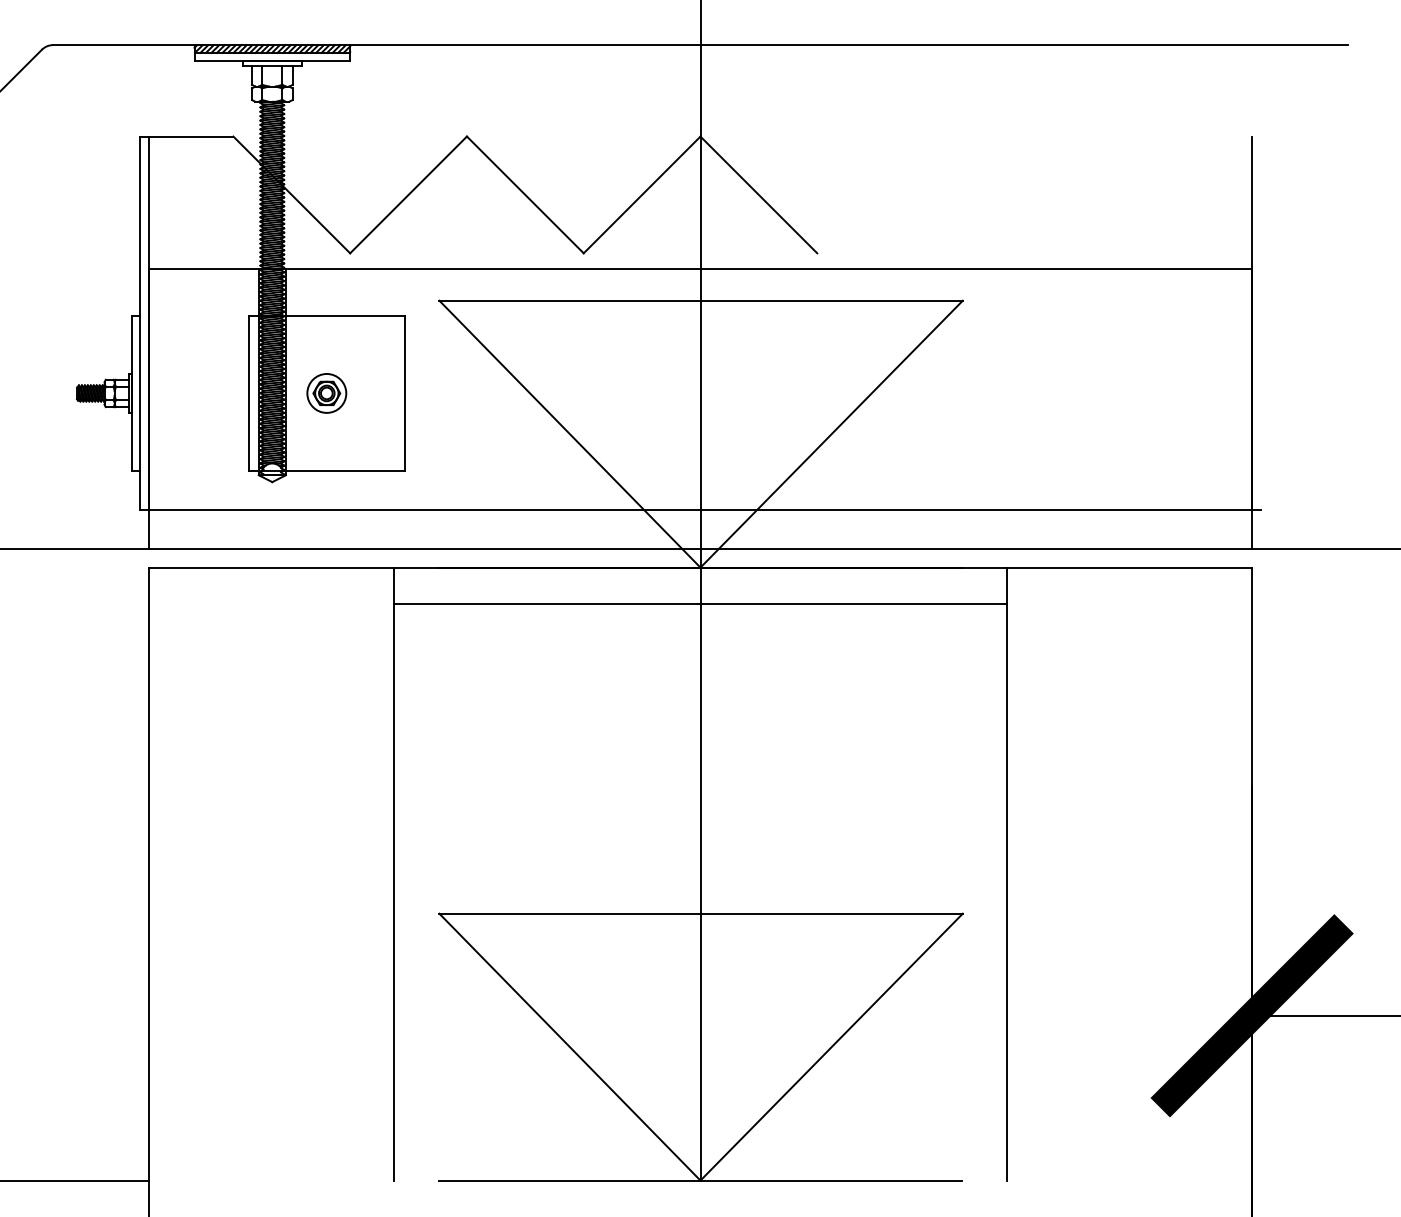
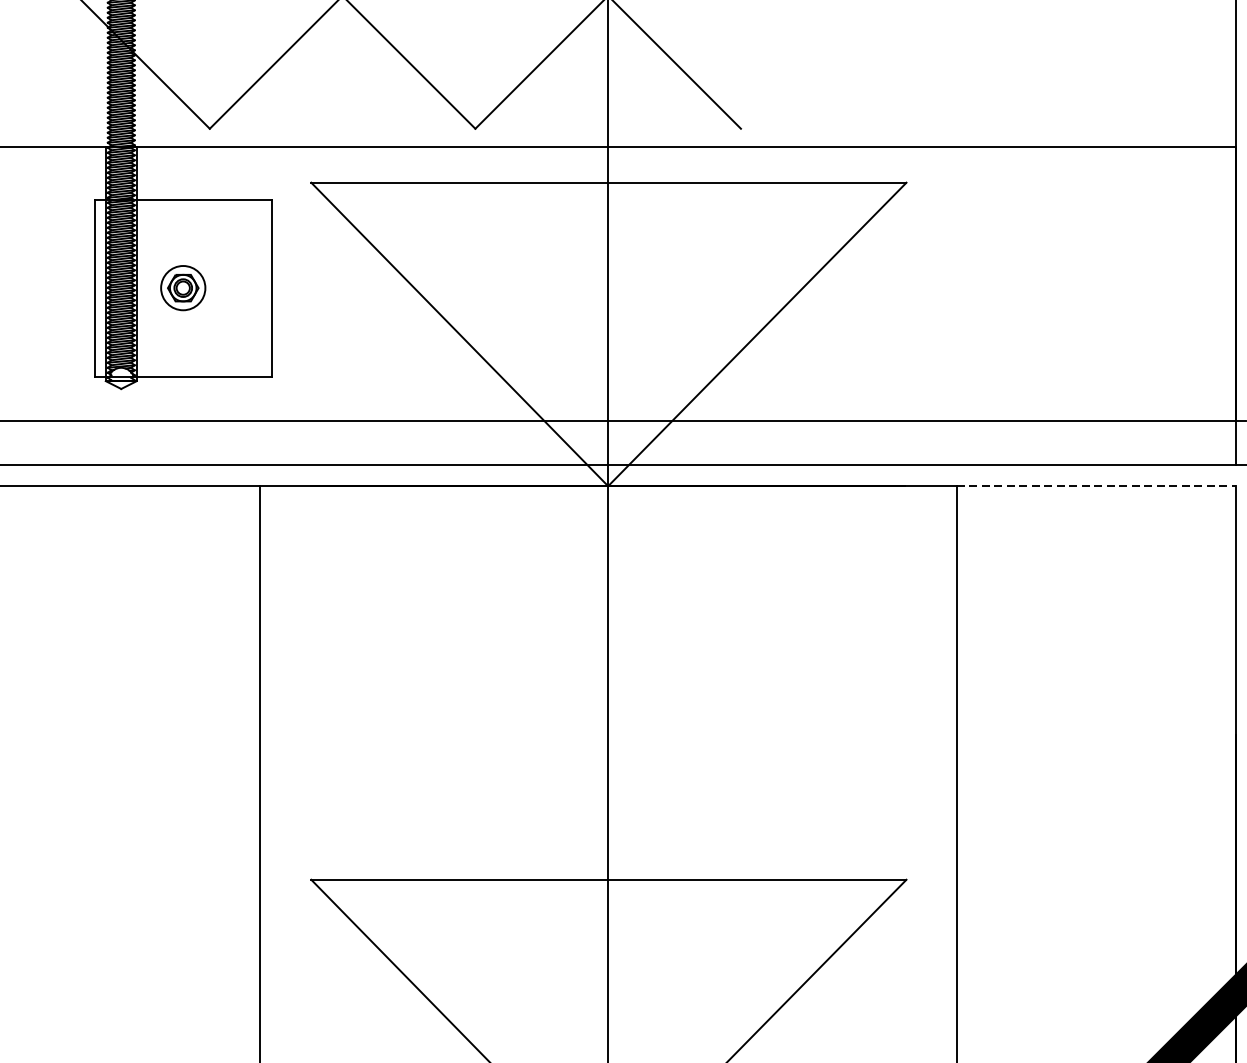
line: (1129, 567) -> (1096, 486), solid -> dashed
line: (700, 604) -> (608, 528), removed

